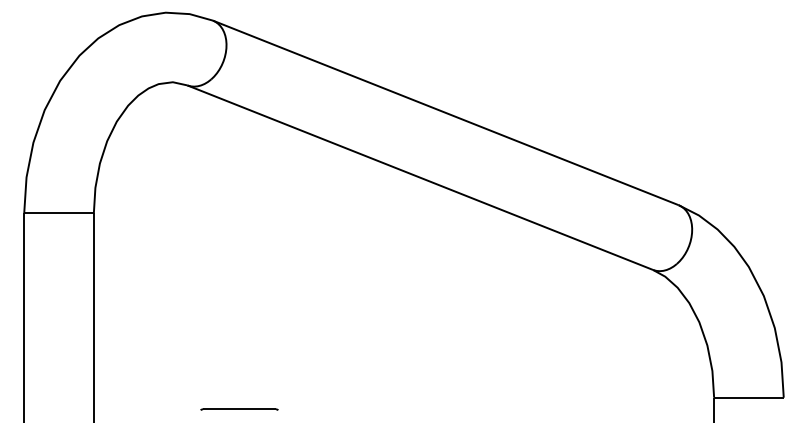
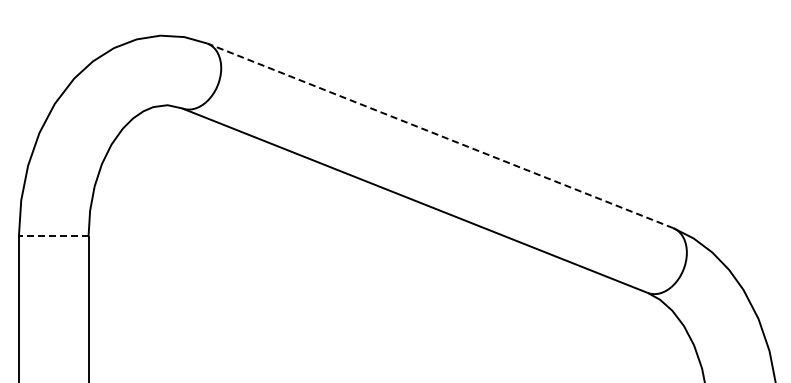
line: (445, 112) -> (440, 135), solid -> dashed
line: (59, 213) -> (54, 236), solid -> dashed

